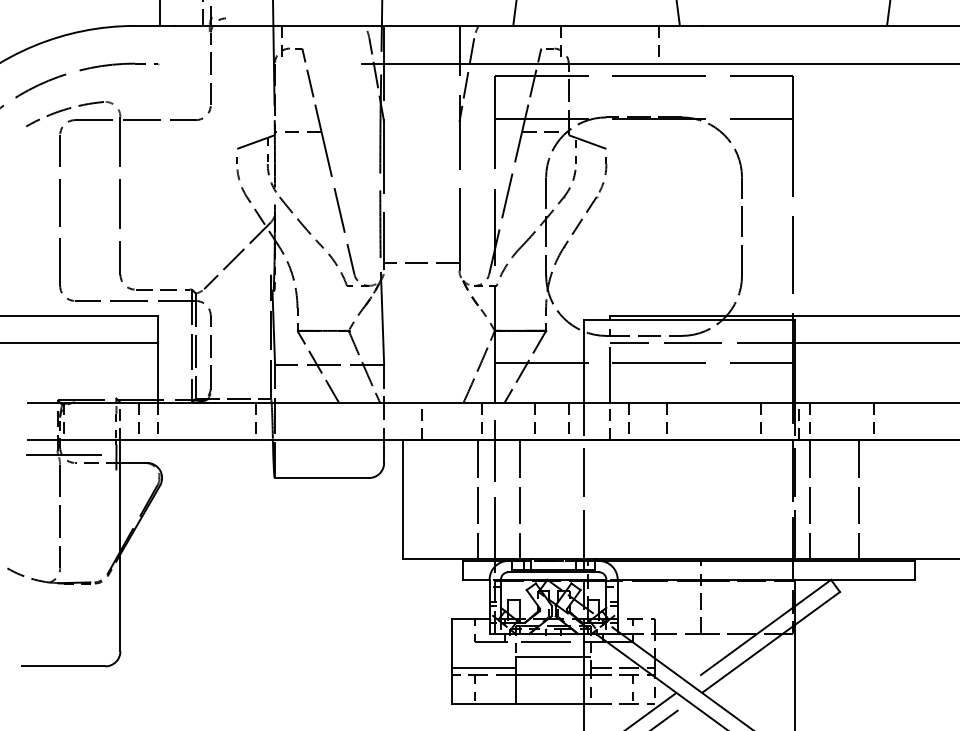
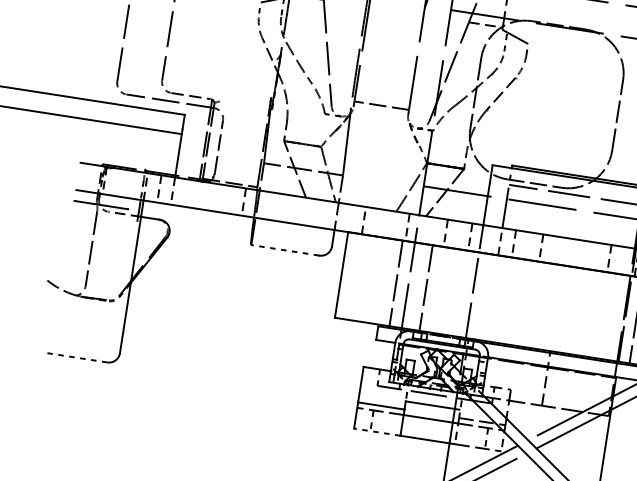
line: (237, 255) -> (249, 79), removed
line: (321, 478) -> (284, 250), solid -> dashed
line: (63, 666) -> (77, 357), solid -> dashed
line: (483, 704) -> (376, 432), solid -> dashed

